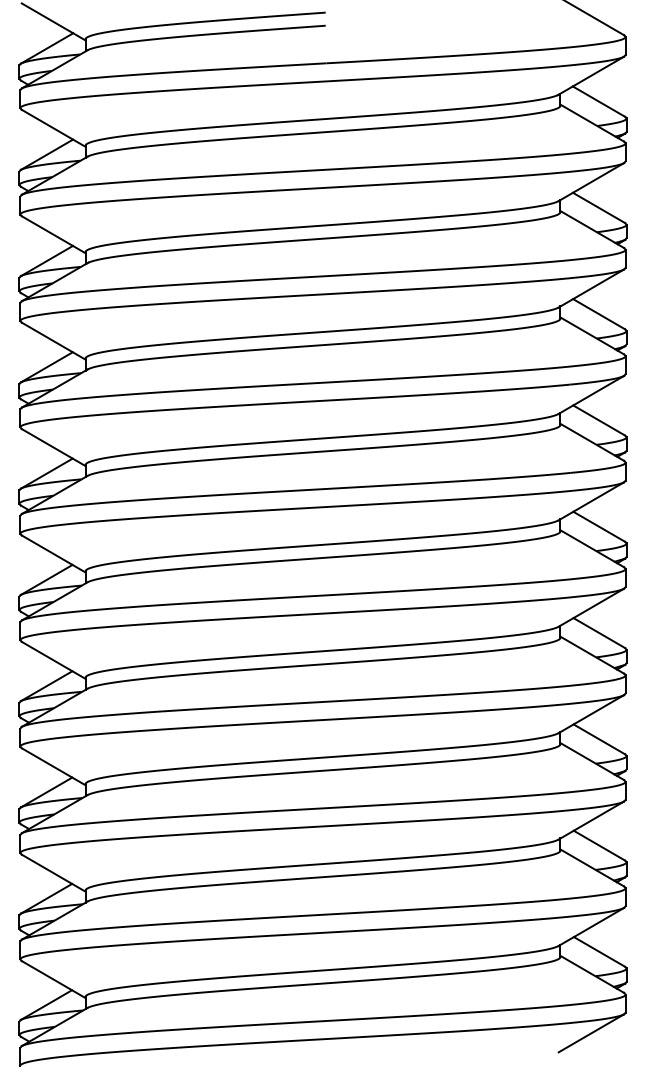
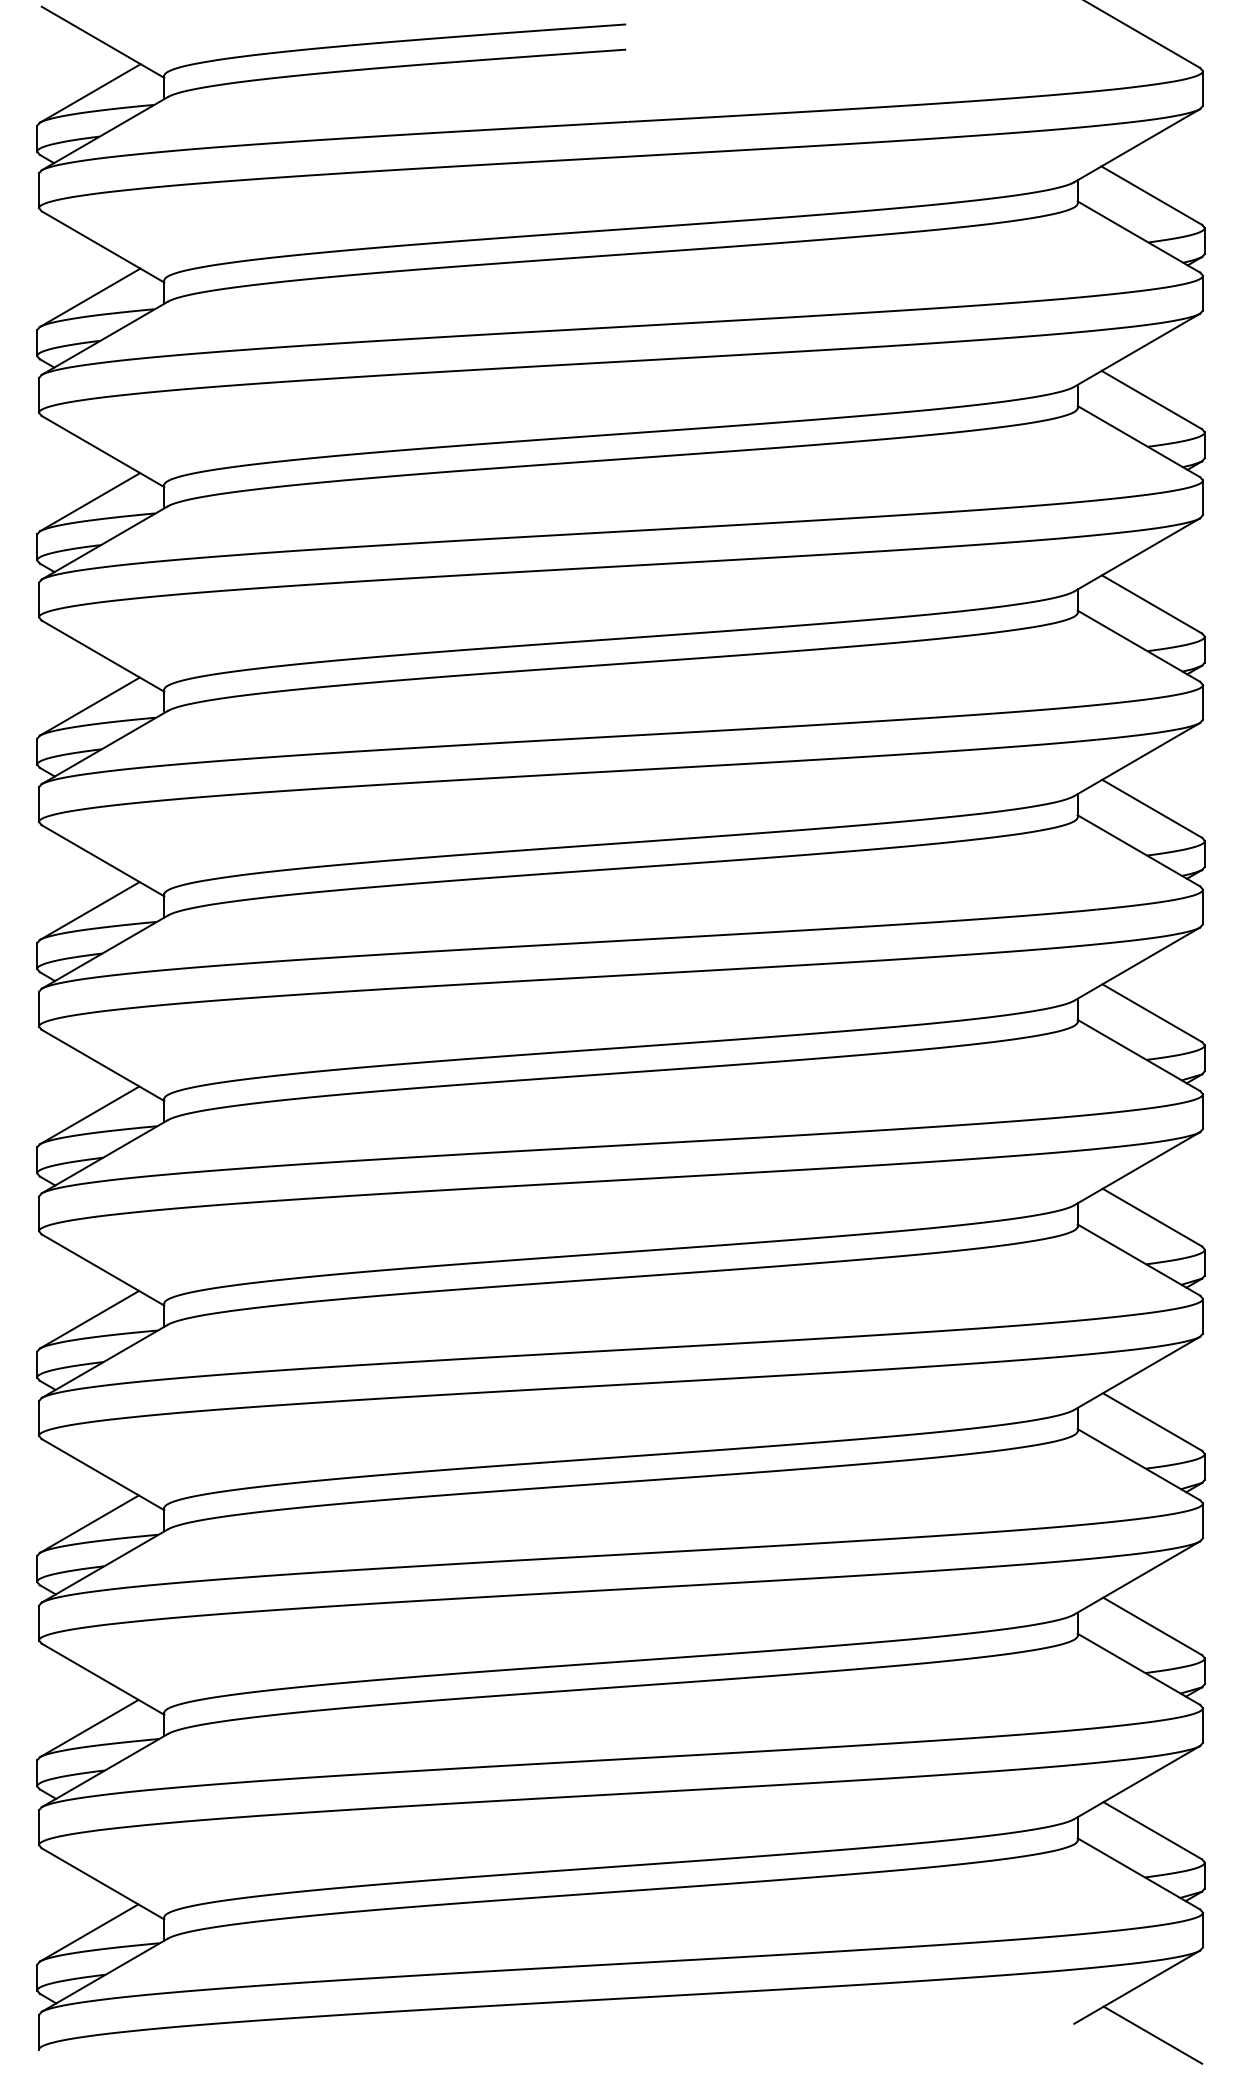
line: (599, 1058) -> (1152, 2035), added

